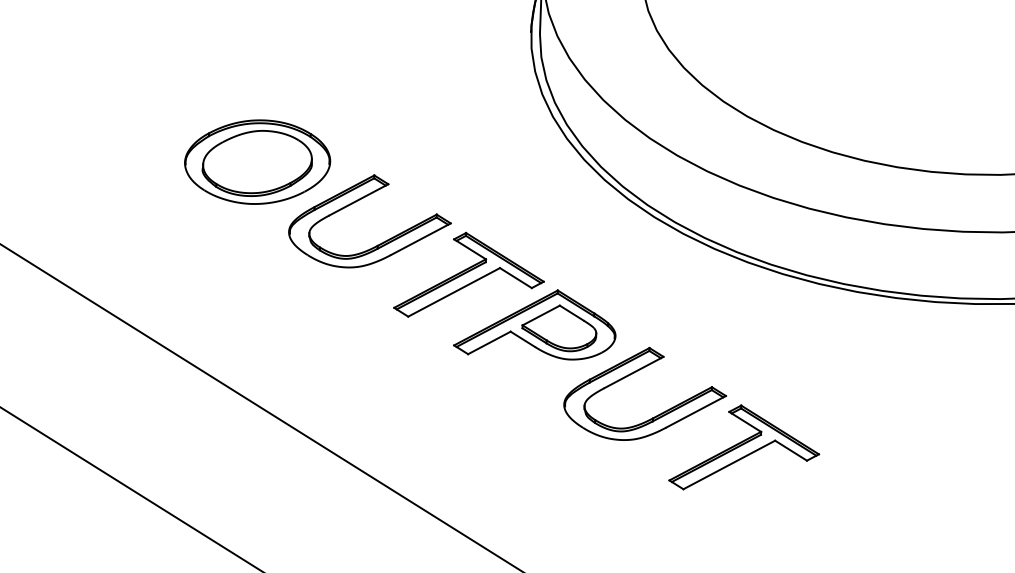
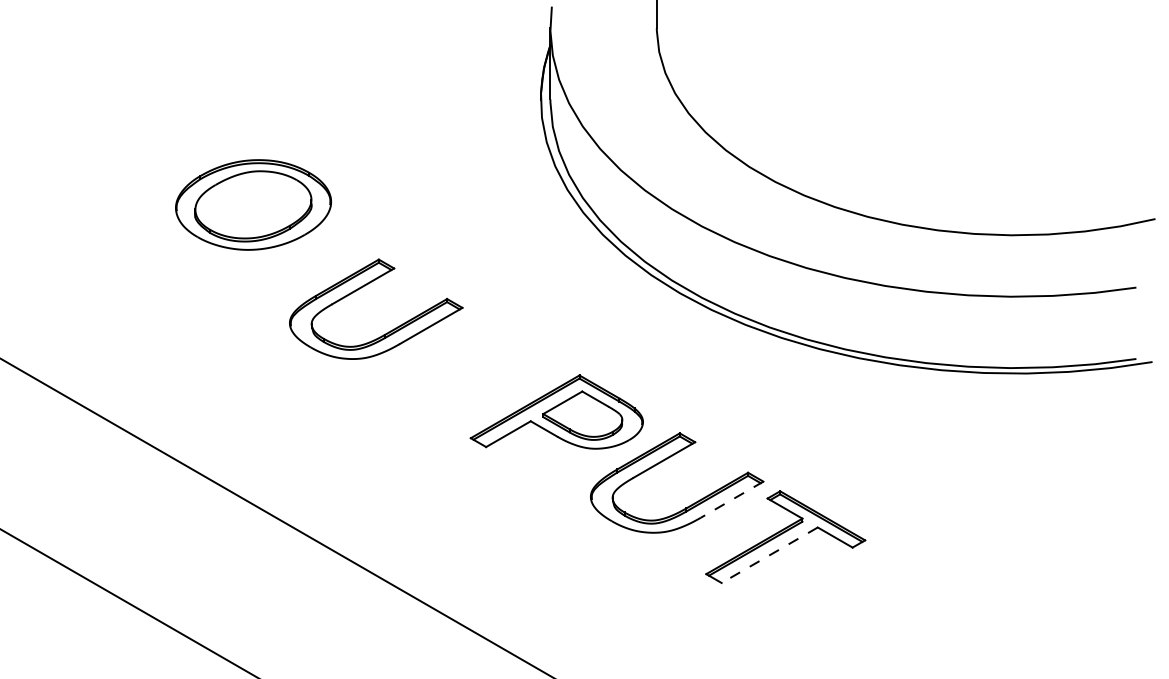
part: (257, 161) -> (253, 204), moved
part: (469, 276) -> (484, 363), removed
line: (695, 411) -> (731, 499), solid -> dashed
line: (729, 465) -> (769, 555), solid -> dashed

